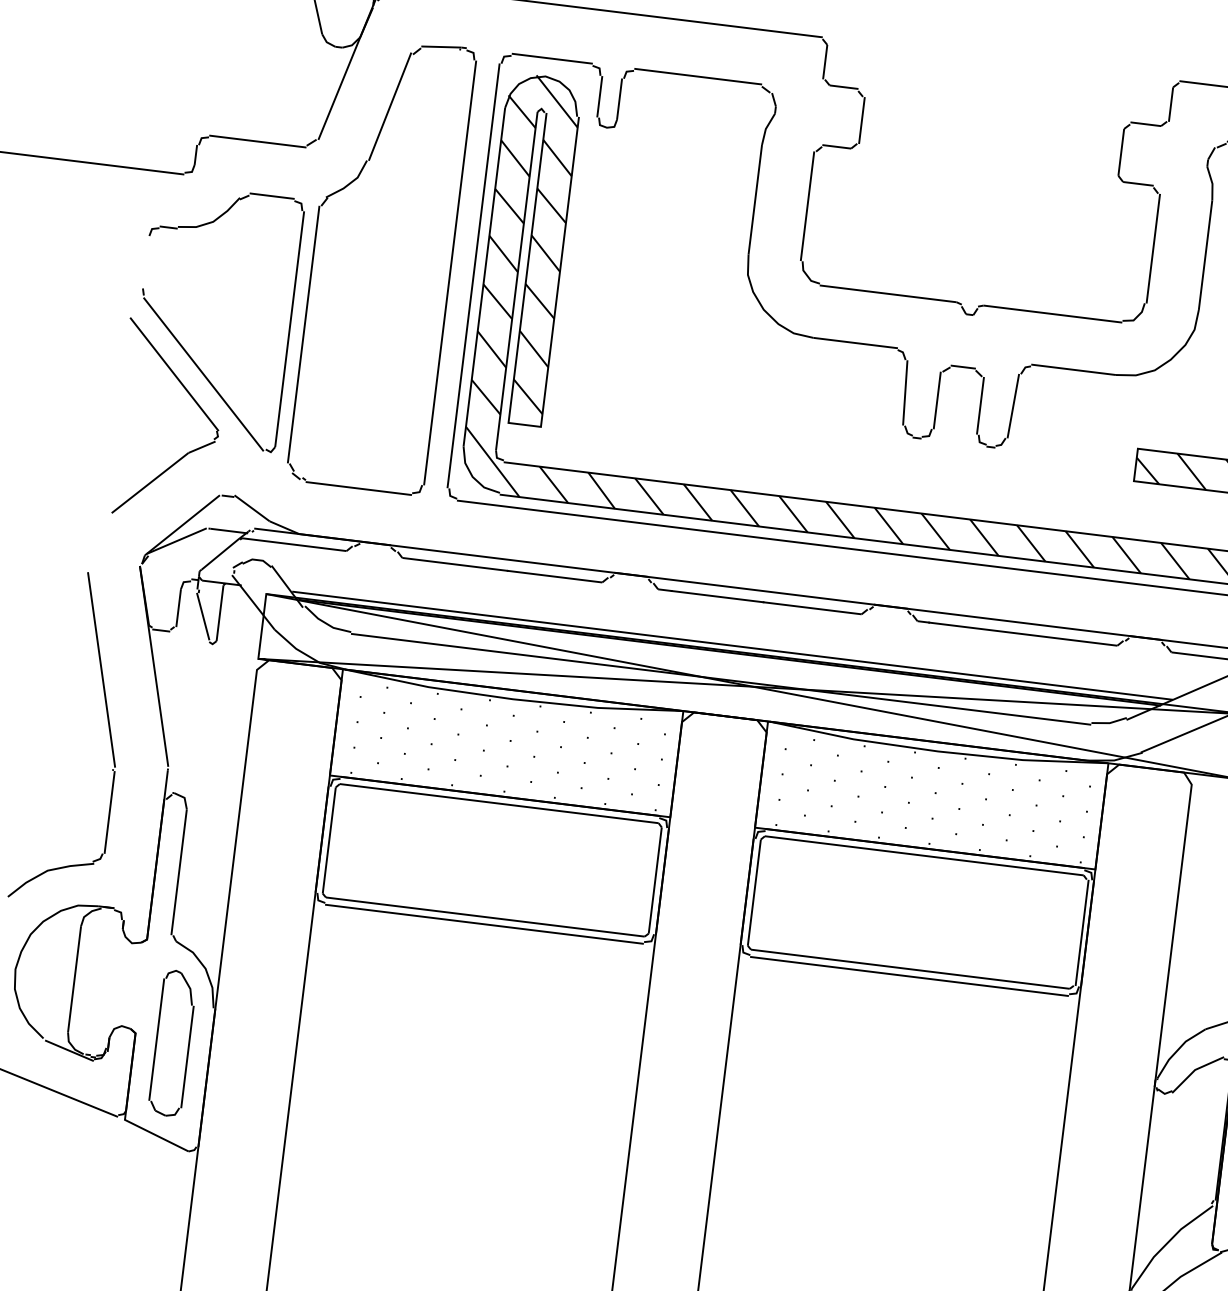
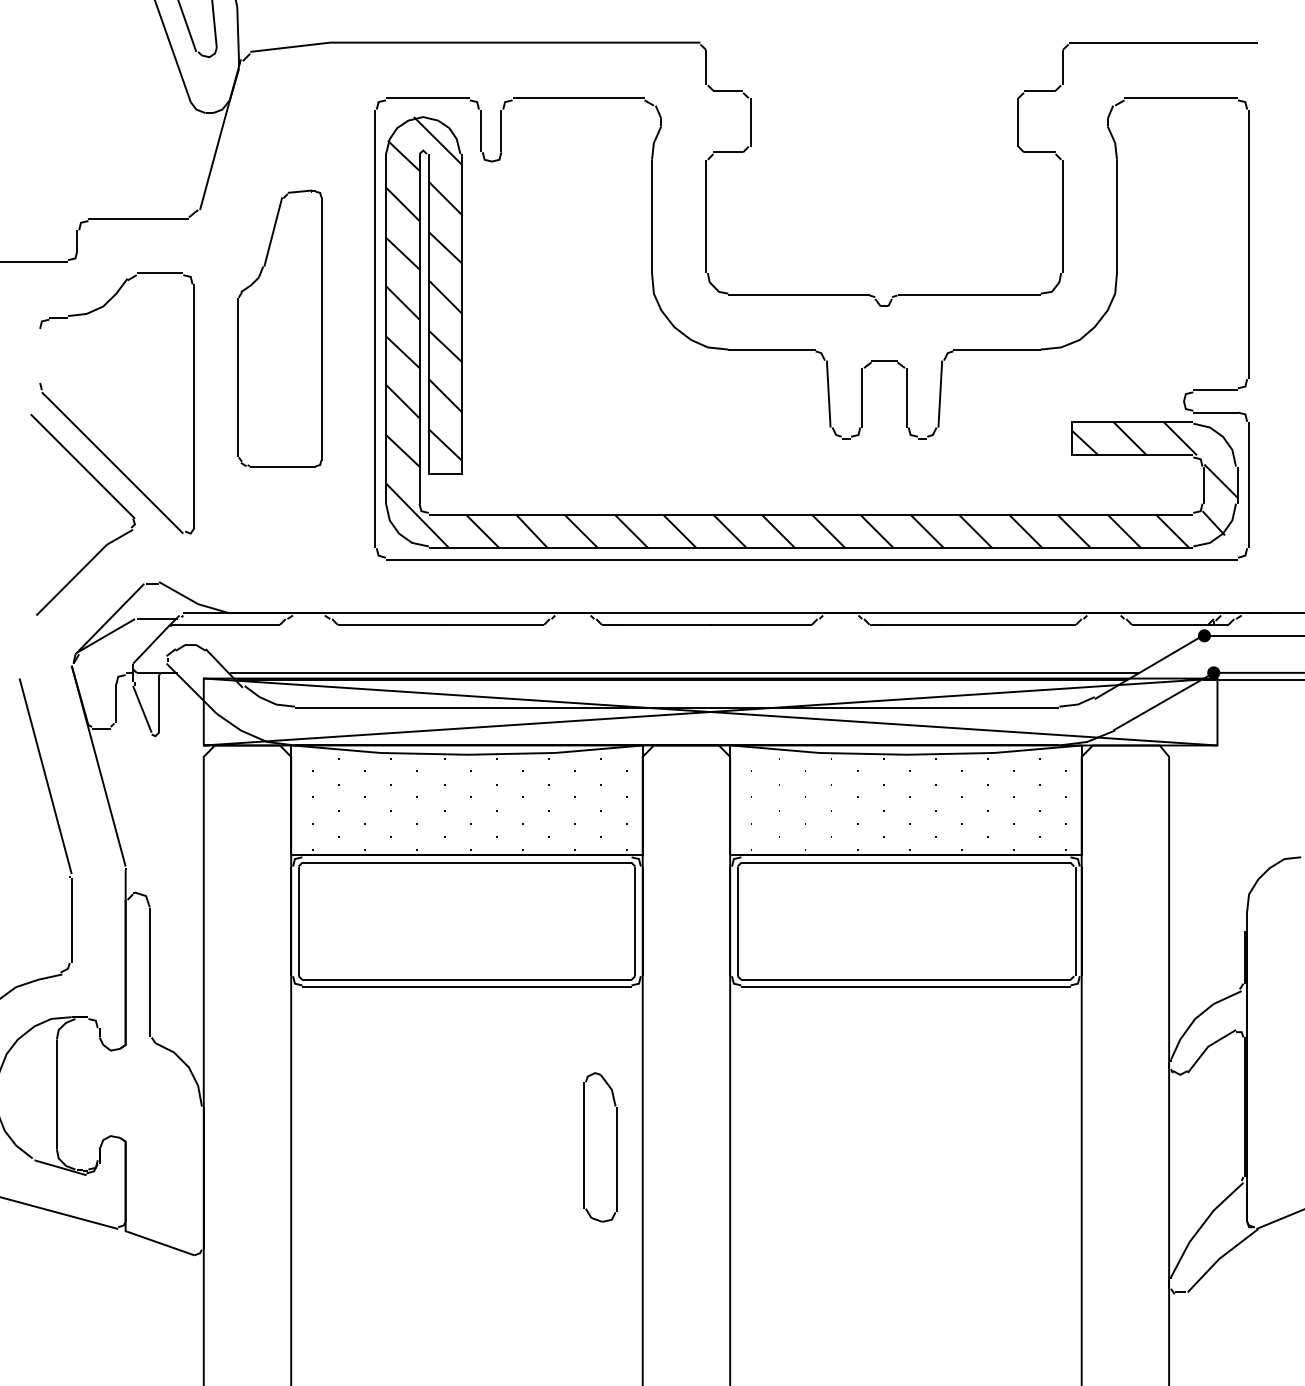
part: (381, 264) -> (279, 328), size x0.6
part: (172, 1043) -> (600, 1147), moved

